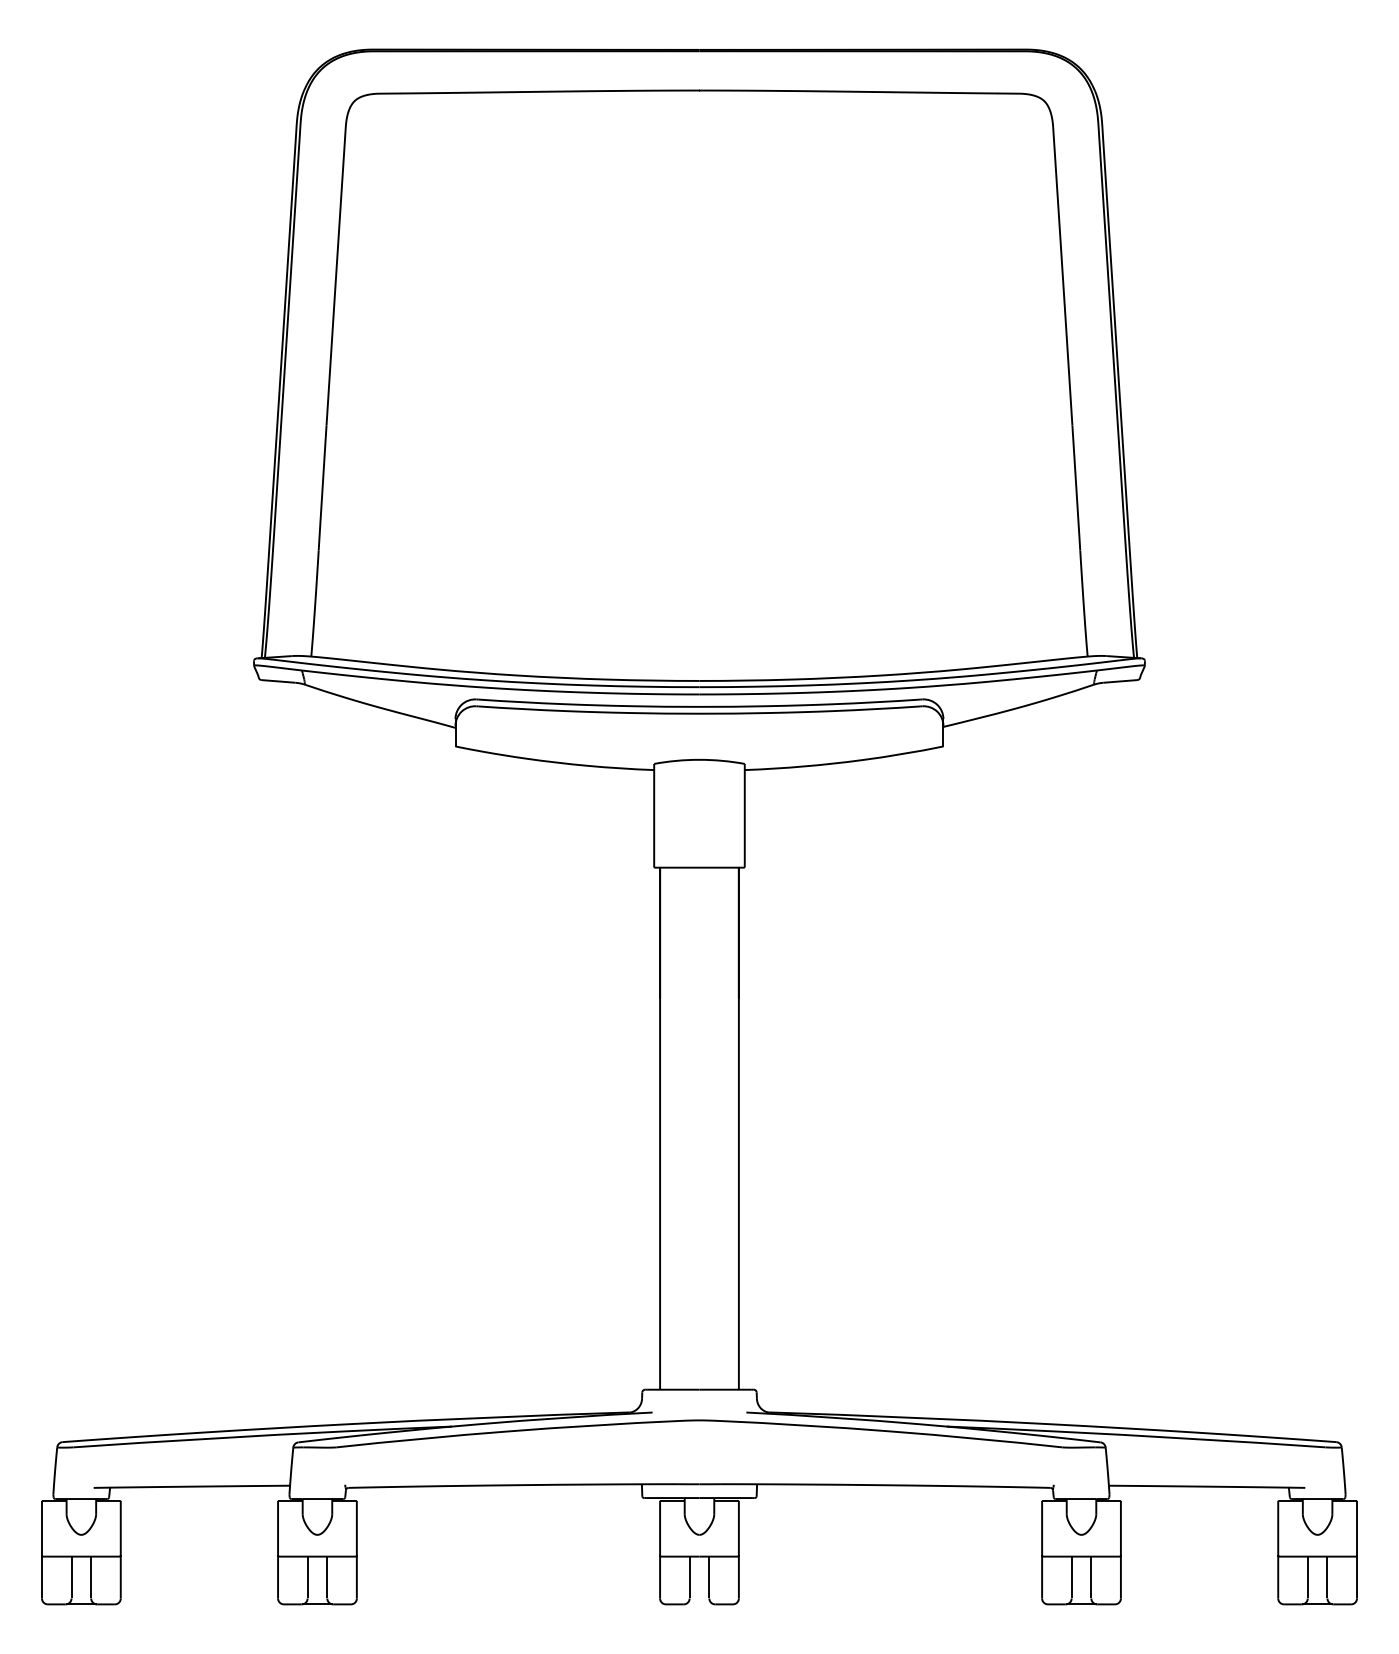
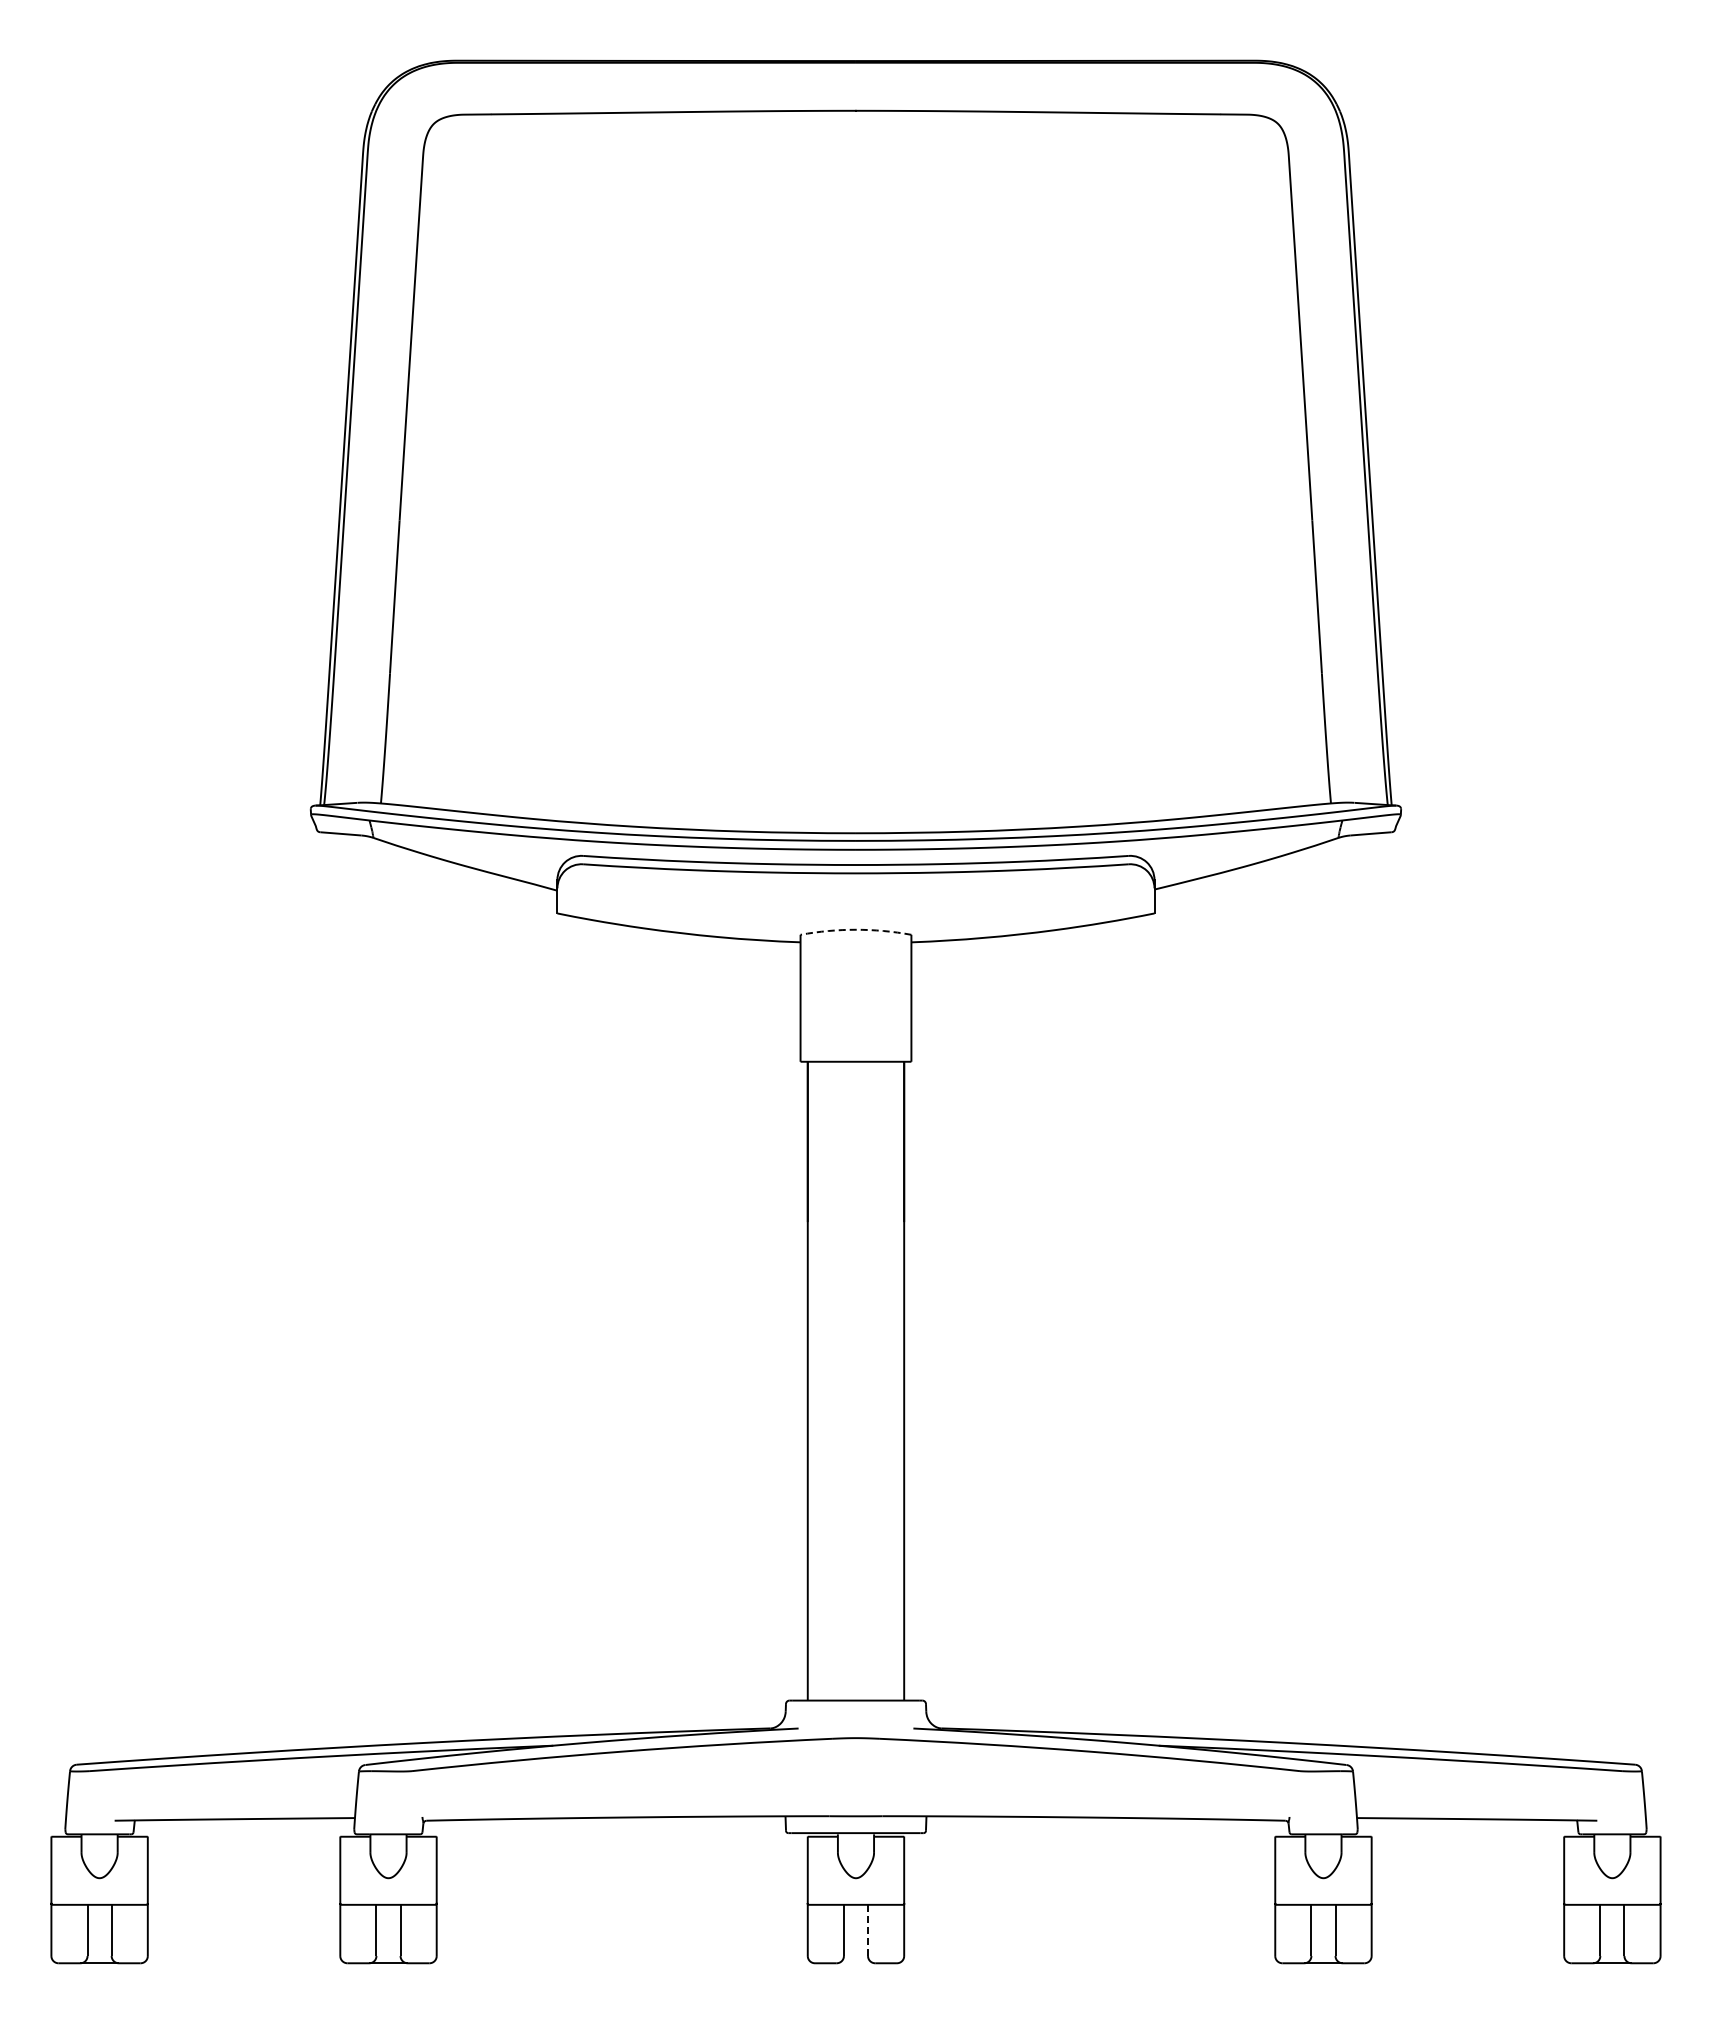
arc: (699, 759) -> (855, 929), solid -> dashed
line: (709, 1577) -> (868, 1930), solid -> dashed

